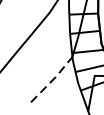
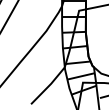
line: (53, 79) -> (49, 85), dashed -> solid

